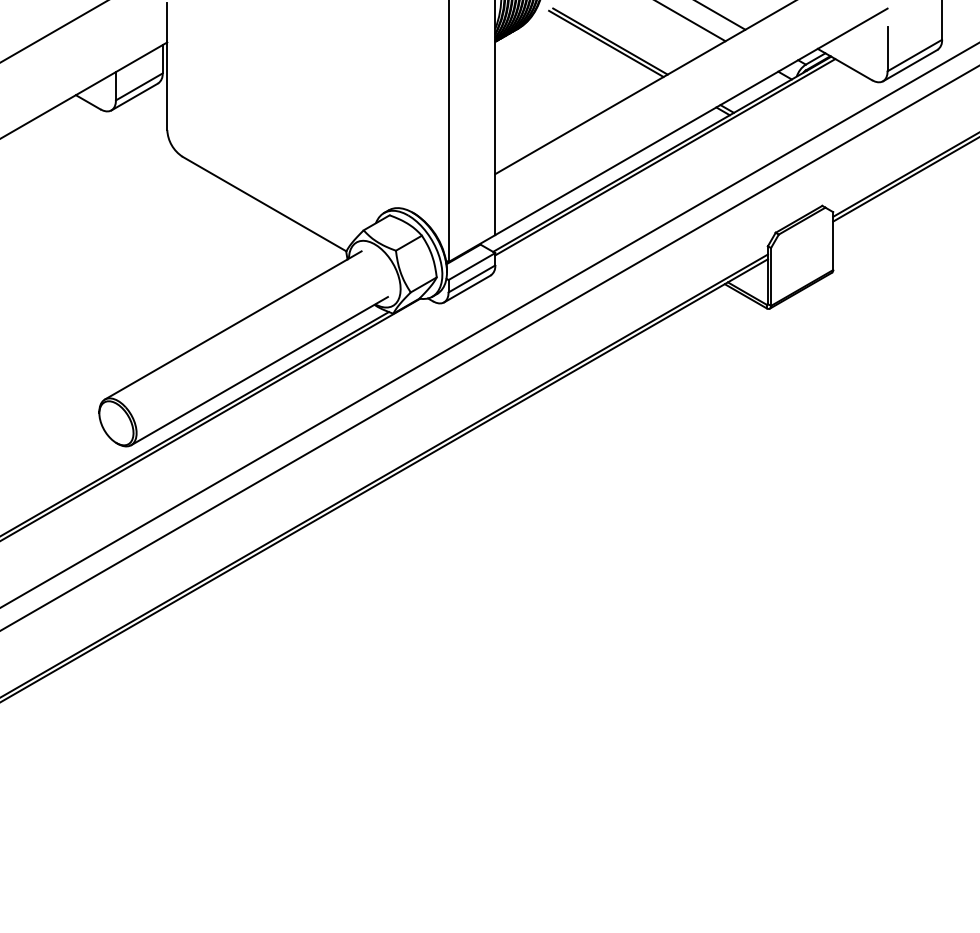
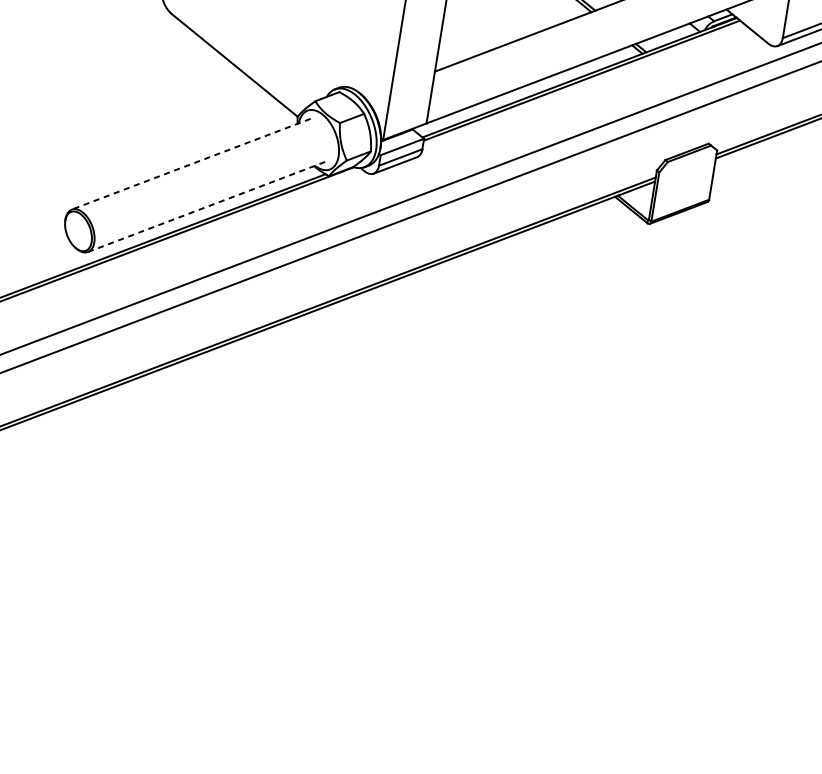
line: (232, 325) -> (190, 164), solid -> dashed
line: (260, 370) -> (208, 206), solid -> dashed

